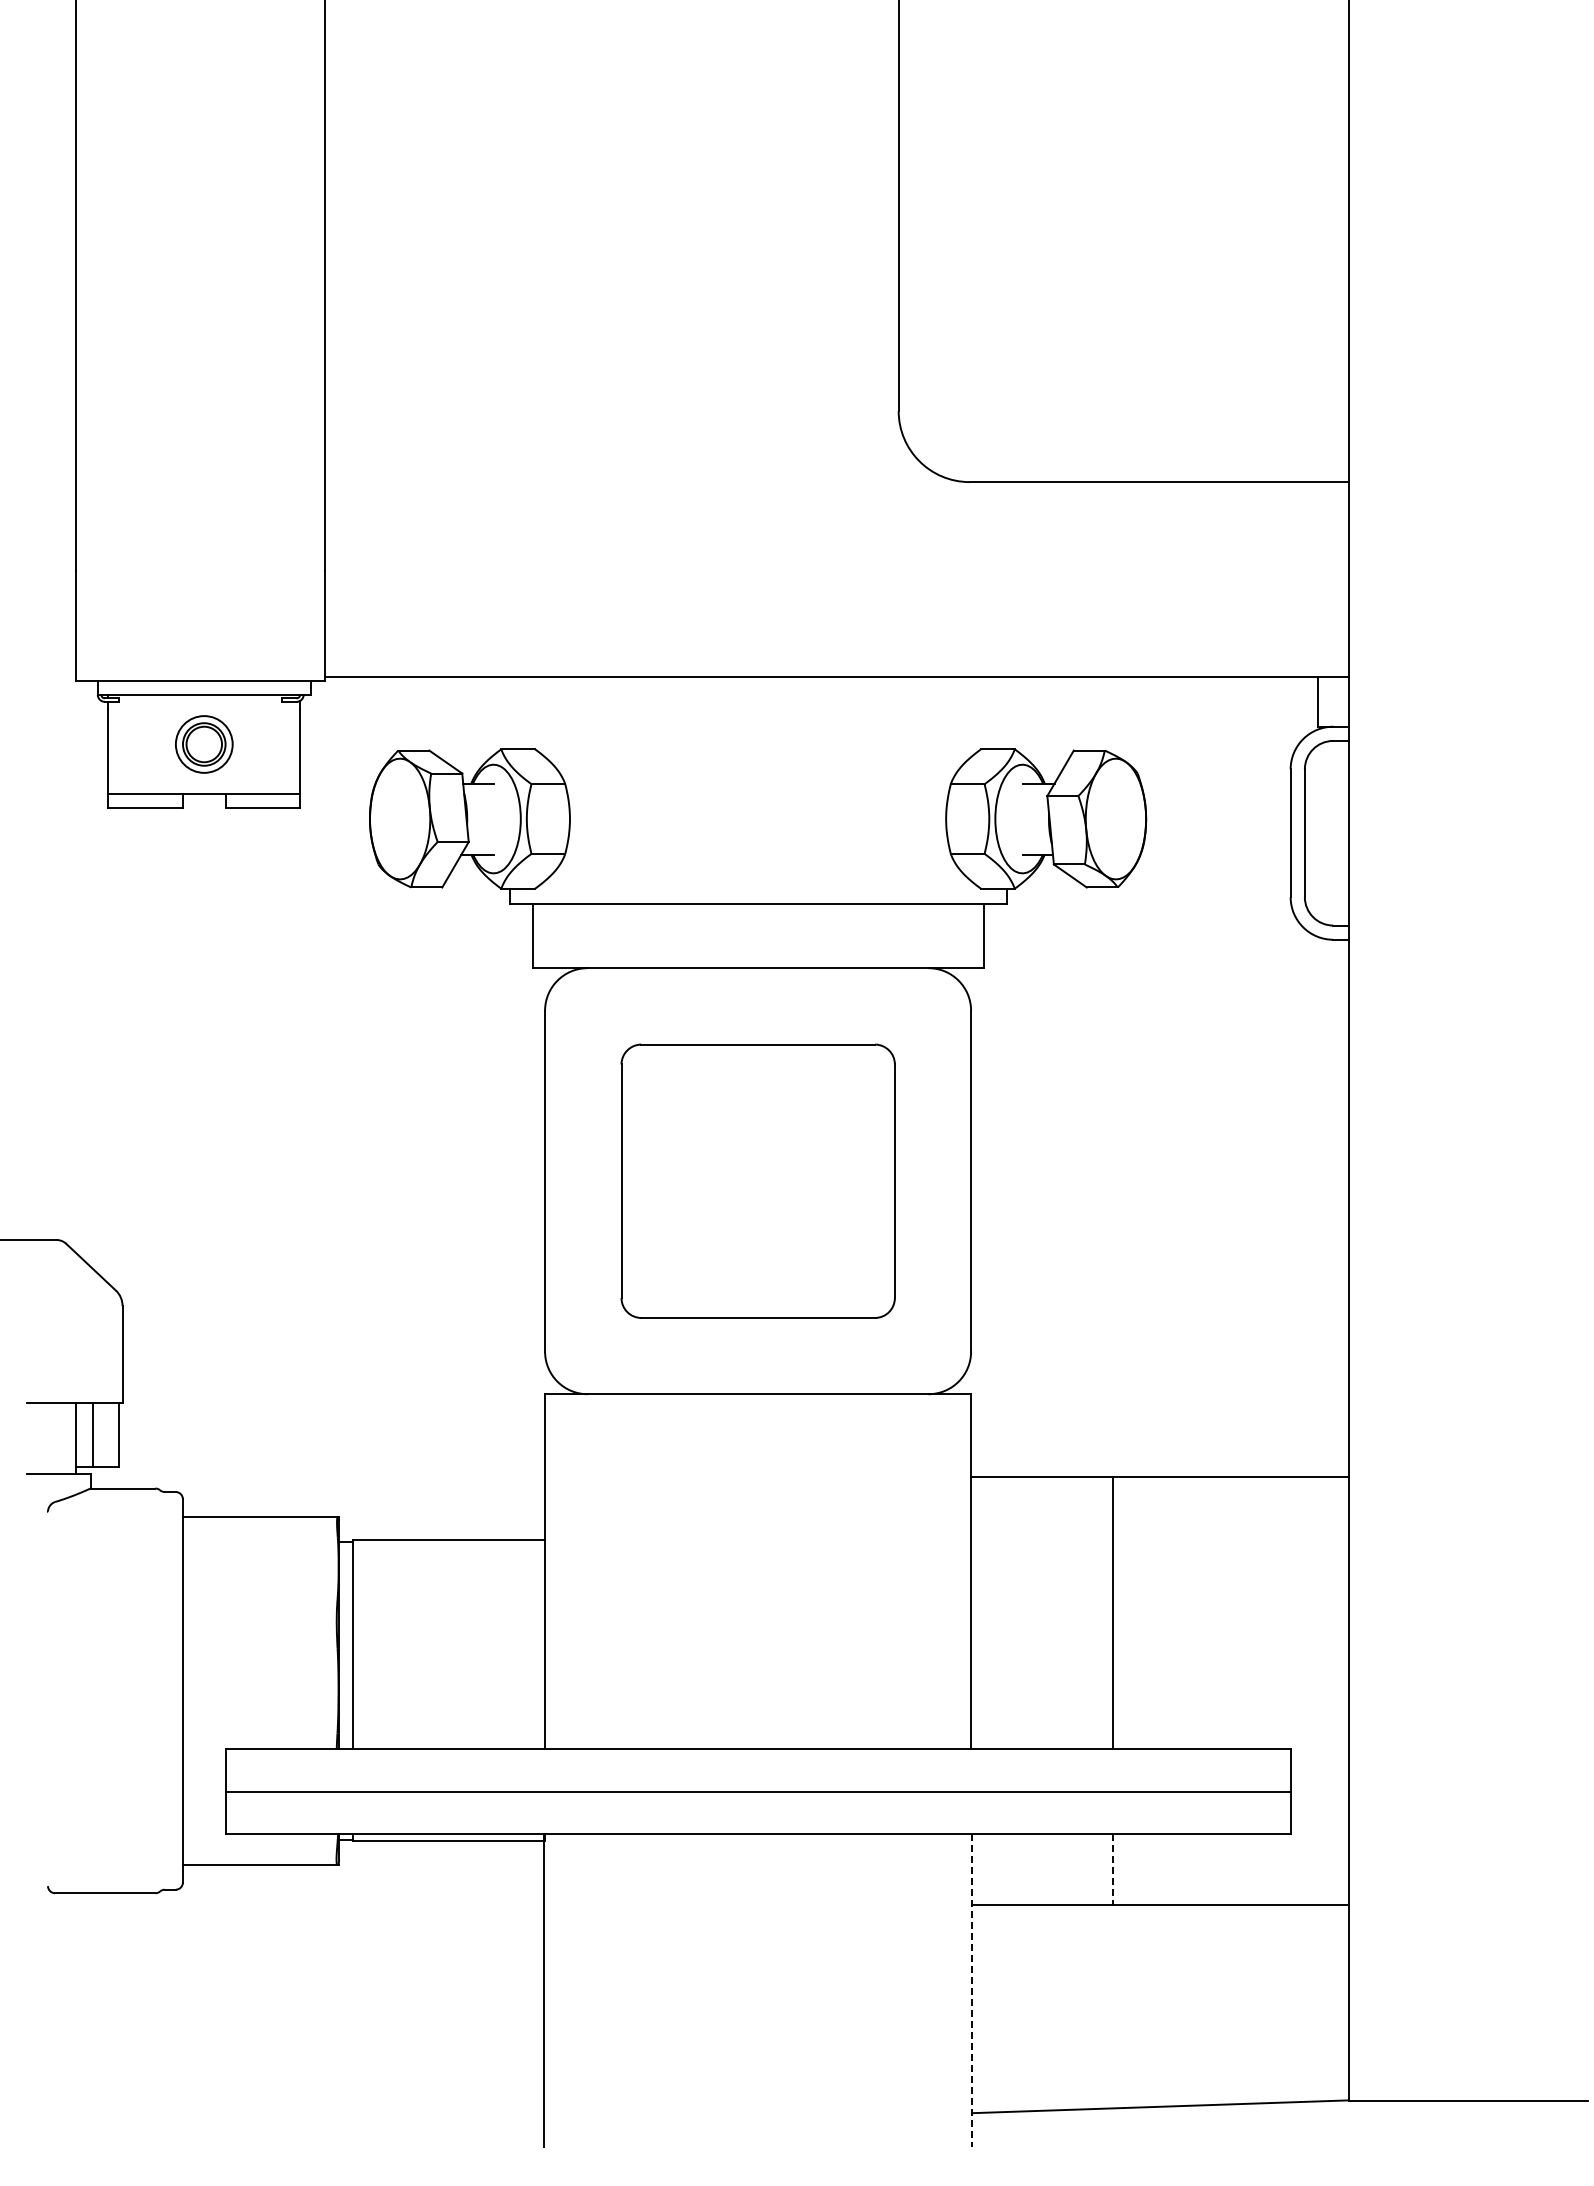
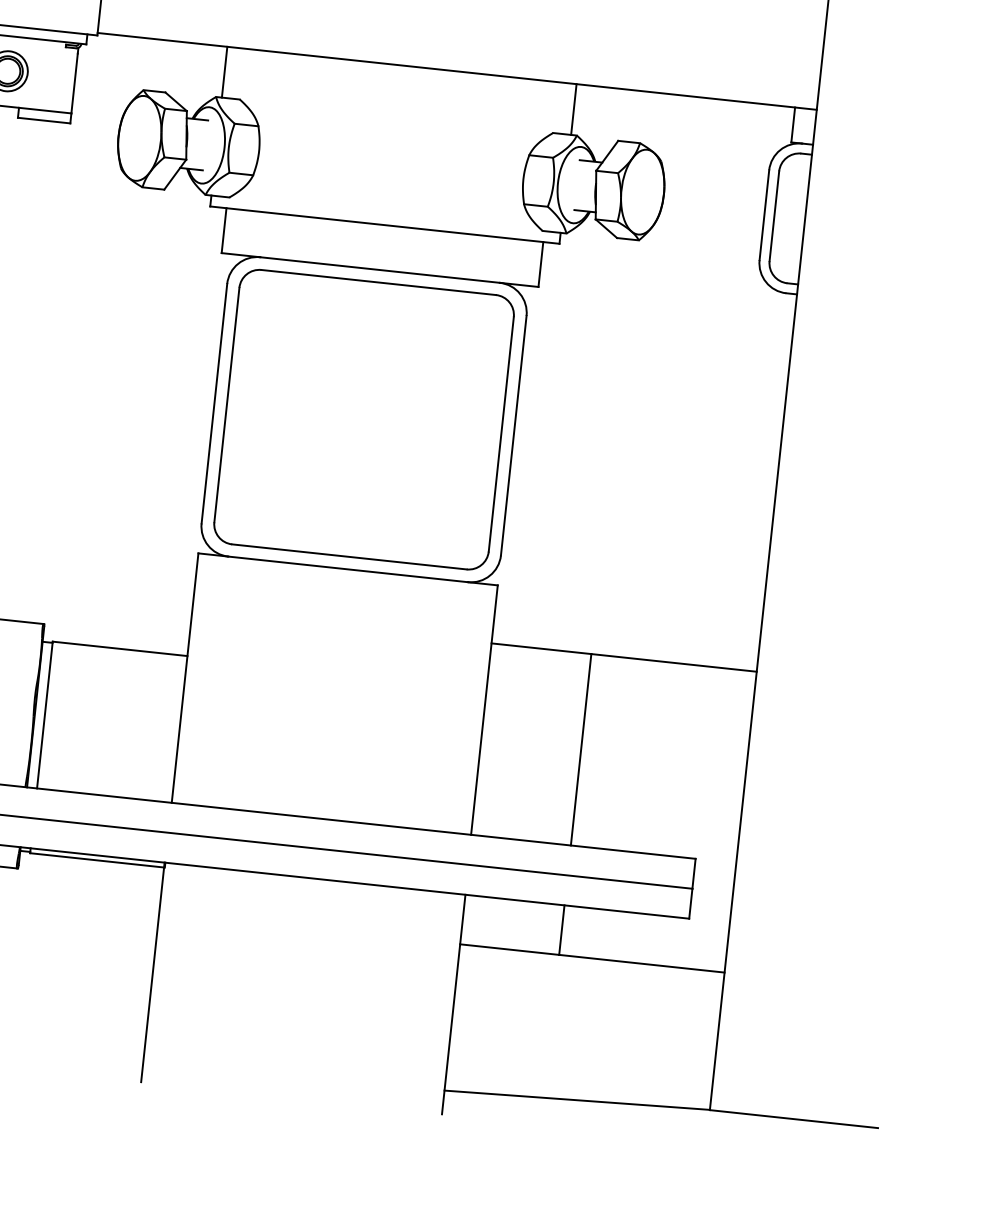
line: (509, 713) -> (224, 72), added
line: (1006, 713) -> (573, 109), added
part: (758, 1181) -> (364, 419), size x1.43
line: (1113, 1870) -> (562, 930), dashed -> solid
line: (972, 1991) -> (453, 1005), dashed -> solid

